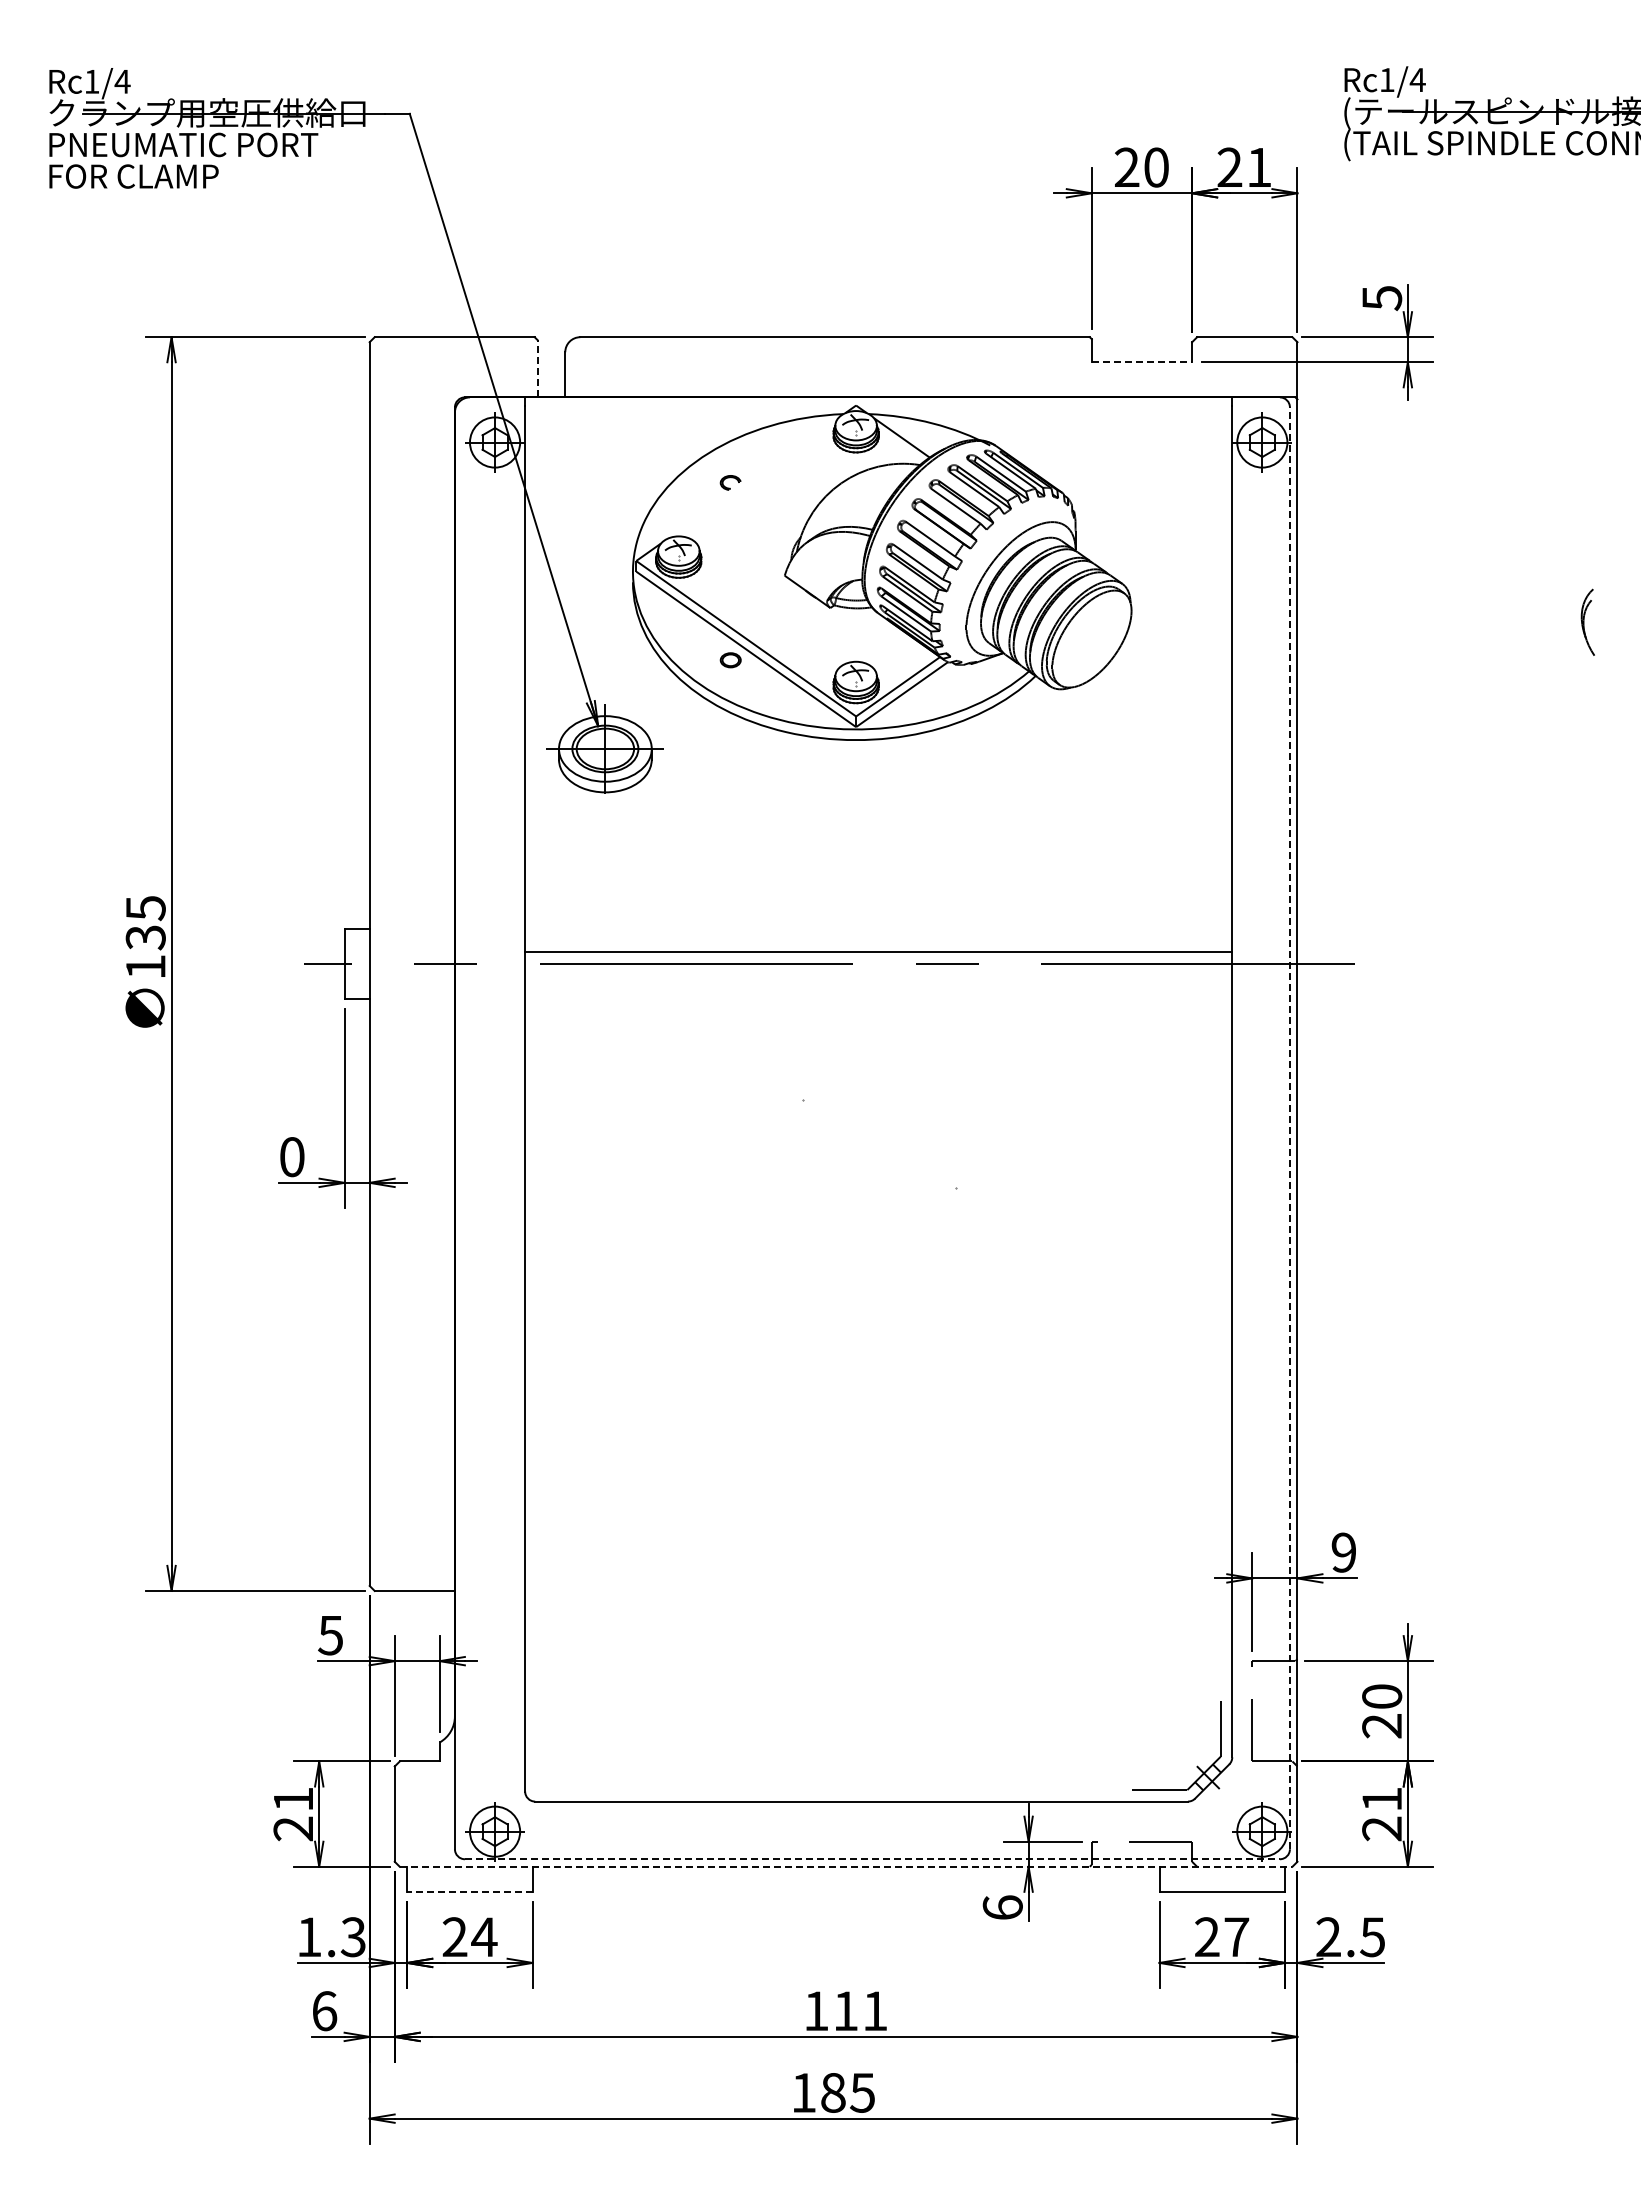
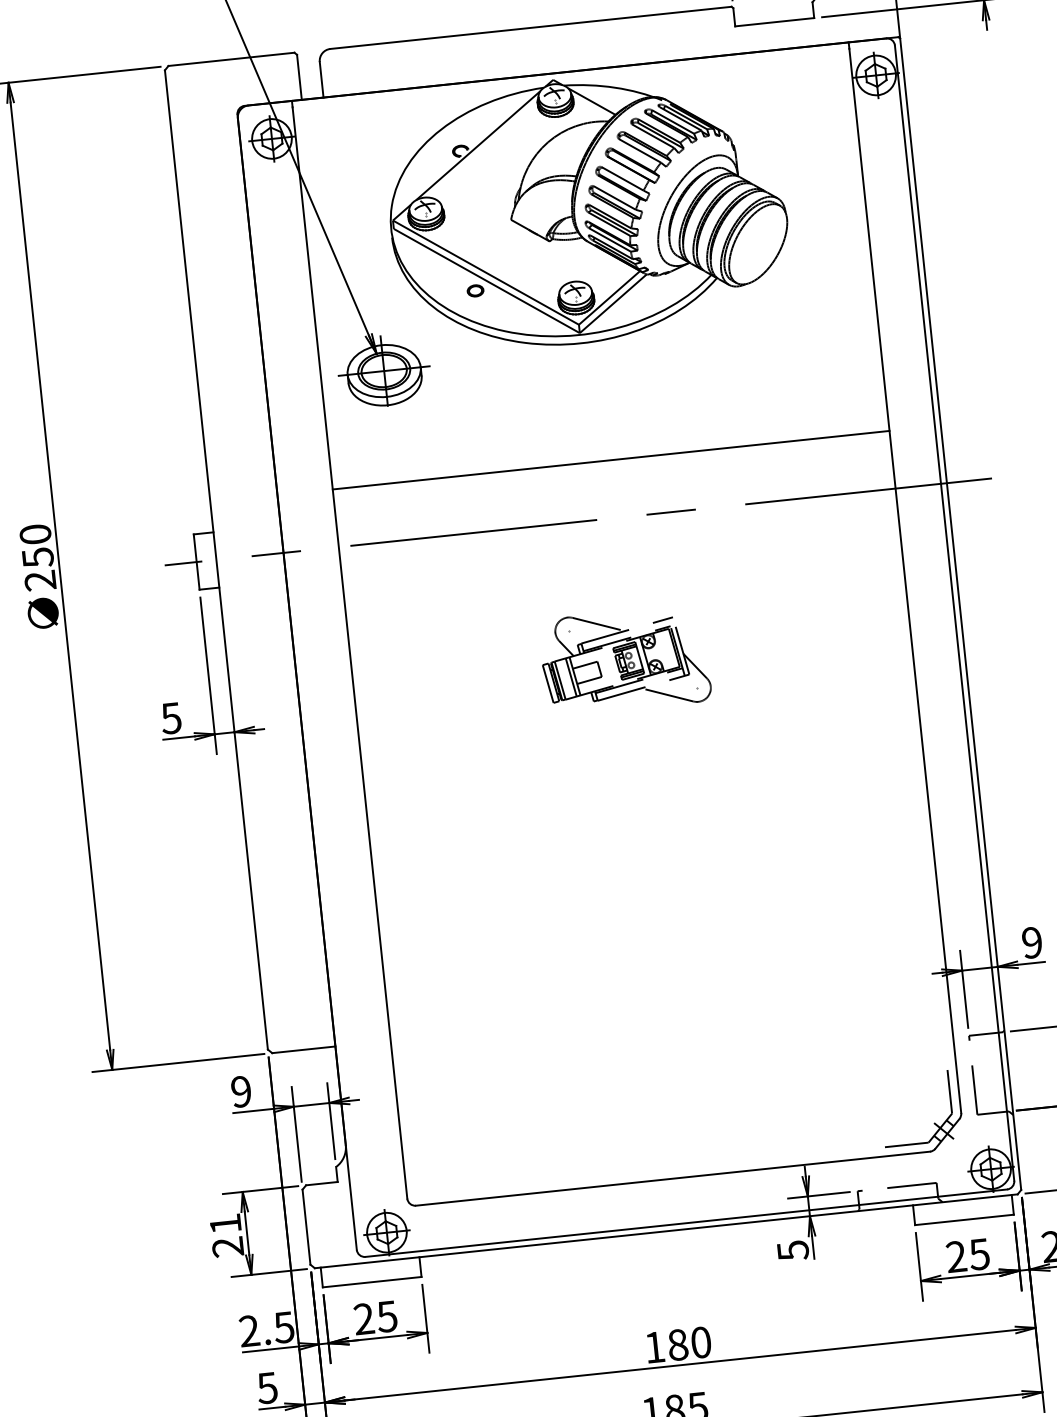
line: (1142, 362) -> (775, 22), dashed -> solid
line: (537, 368) -> (299, 77), dashed -> solid
line: (753, 478) -> (478, 145), added
text: (145, 937) -> (37, 557), 135 -> 250
line: (878, 951) -> (610, 459), moved
line: (1289, 1128) -> (954, 613), dashed -> solid
part: (869, 1143) -> (624, 659), added
text: (291, 1157) -> (170, 718), 0 -> 5
text: (330, 1635) -> (241, 1091), 5 -> 9
line: (872, 1859) -> (686, 1223), dashed -> solid
line: (846, 1866) -> (666, 1231), dashed -> solid
line: (469, 1891) -> (371, 1281), dashed -> solid
text: (1002, 1907) -> (792, 1250), 6 -> 5
text: (331, 1936) -> (266, 1328), 1.3 -> 2.5
text: (484, 1937) -> (387, 1316), 24 -> 25
text: (1236, 1937) -> (979, 1254), 27 -> 25
text: (324, 2011) -> (267, 1388), 6 -> 5
text: (860, 2011) -> (689, 1344), 111 -> 180

